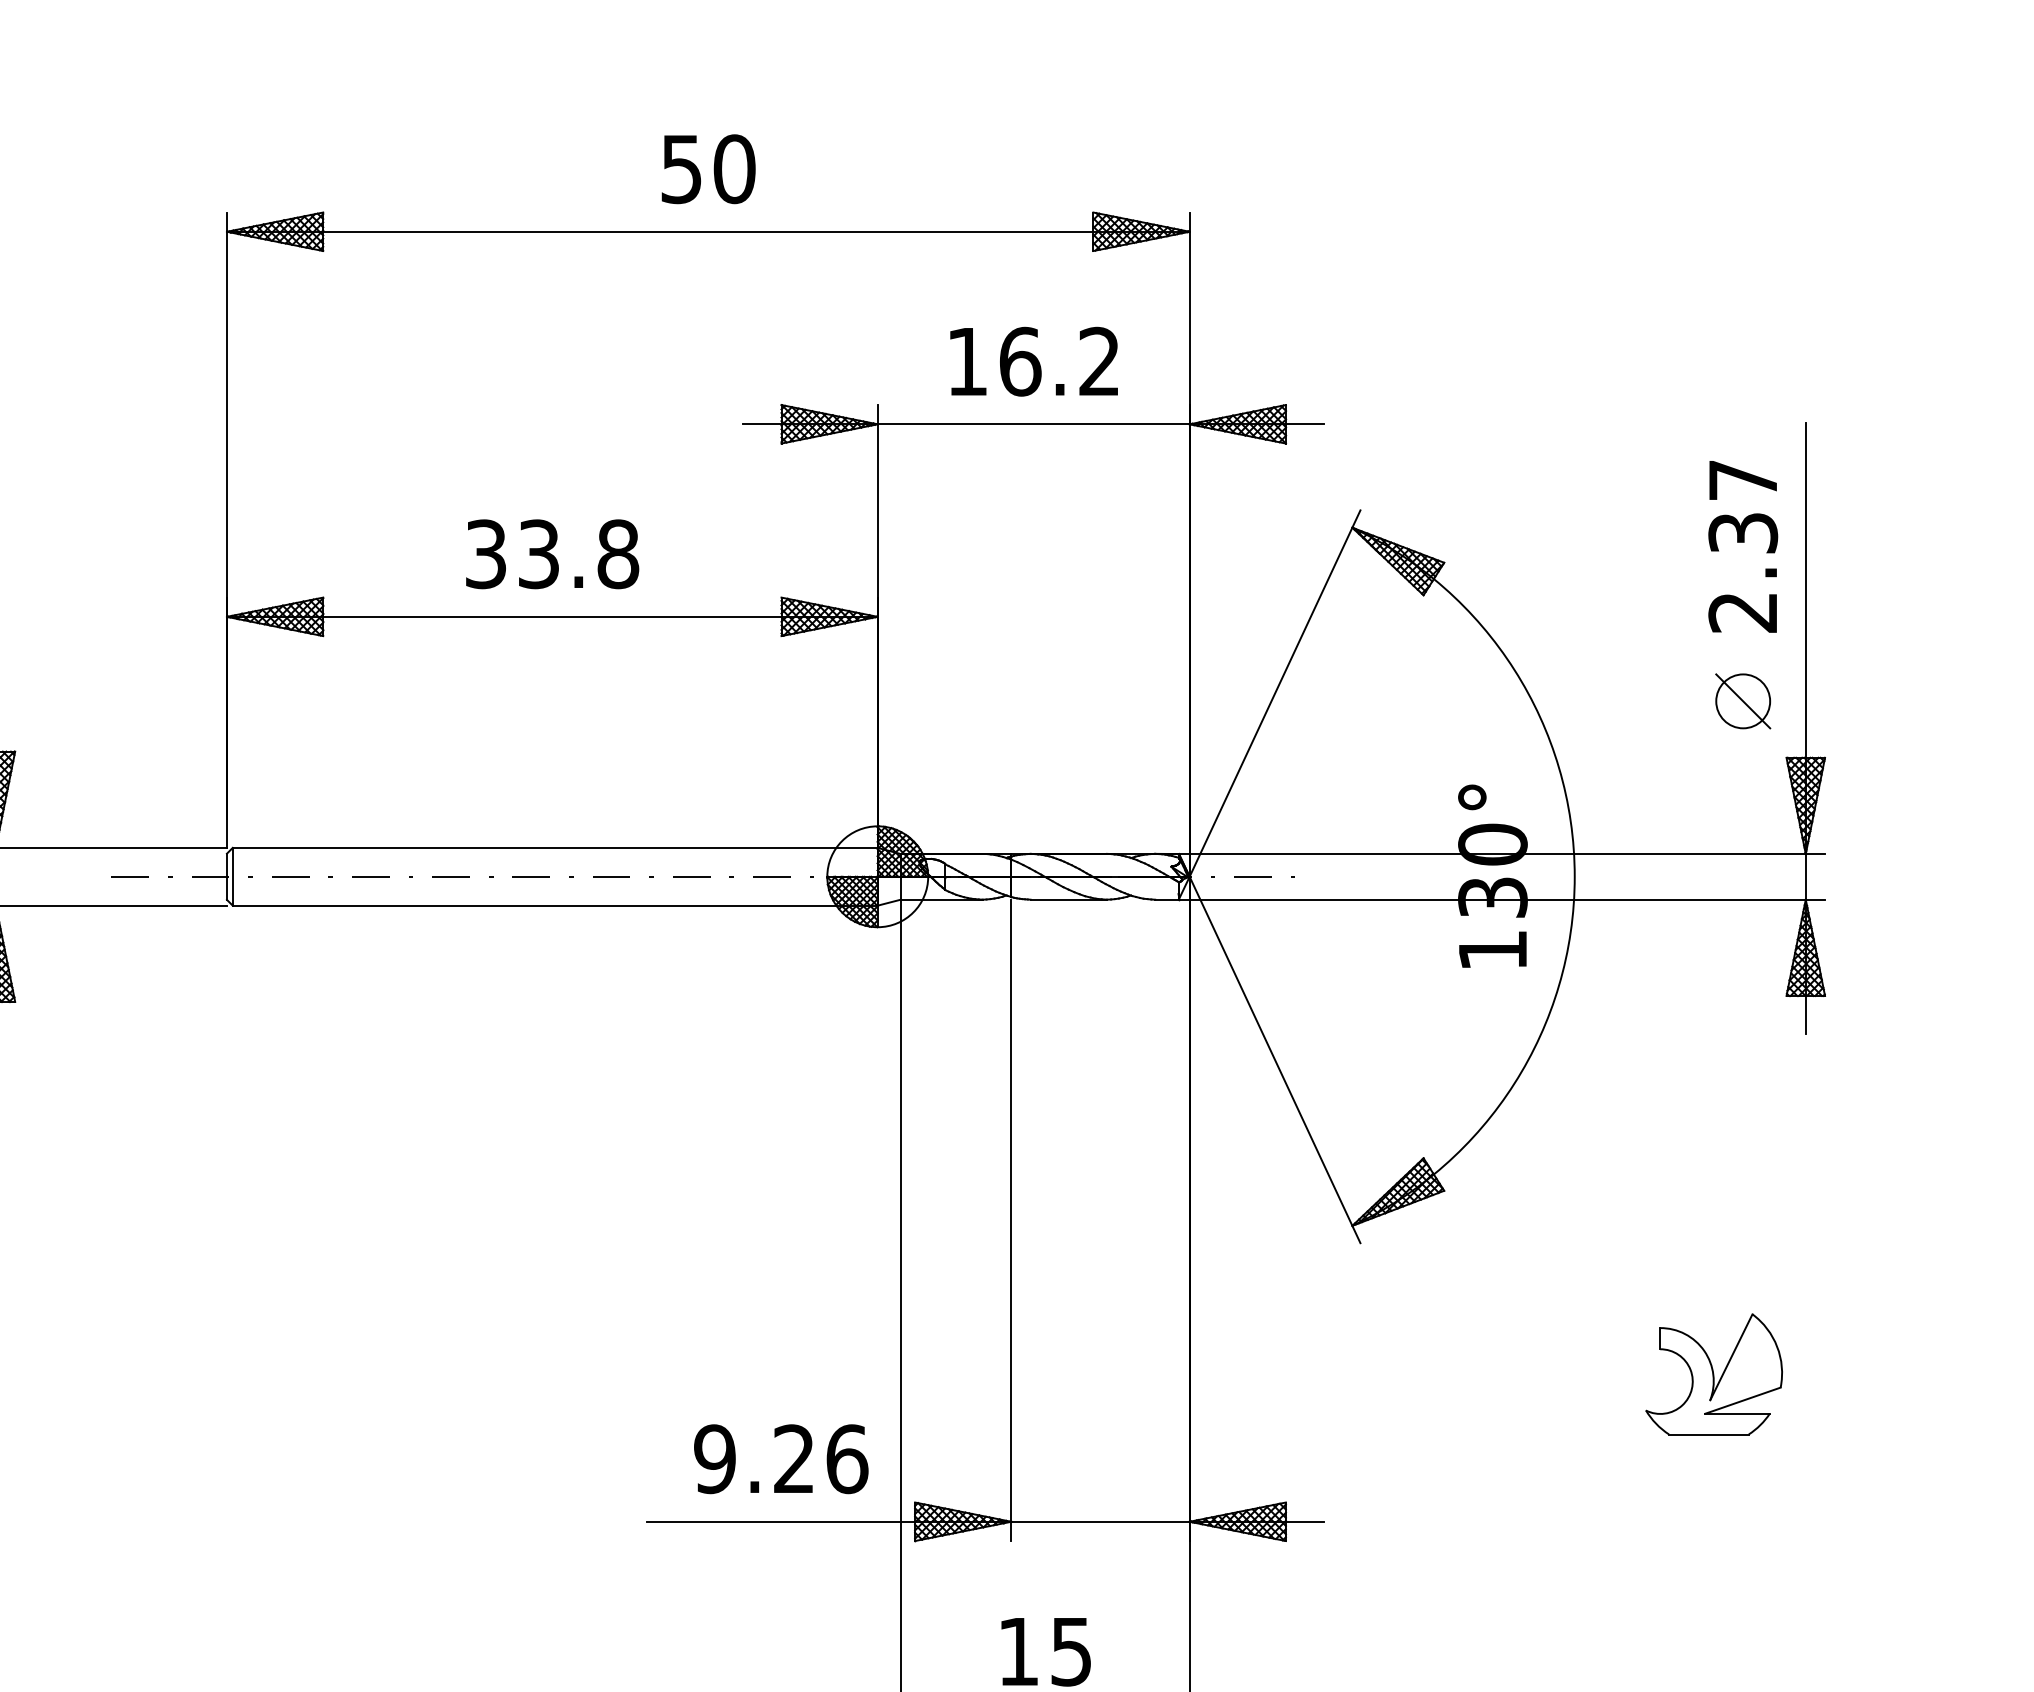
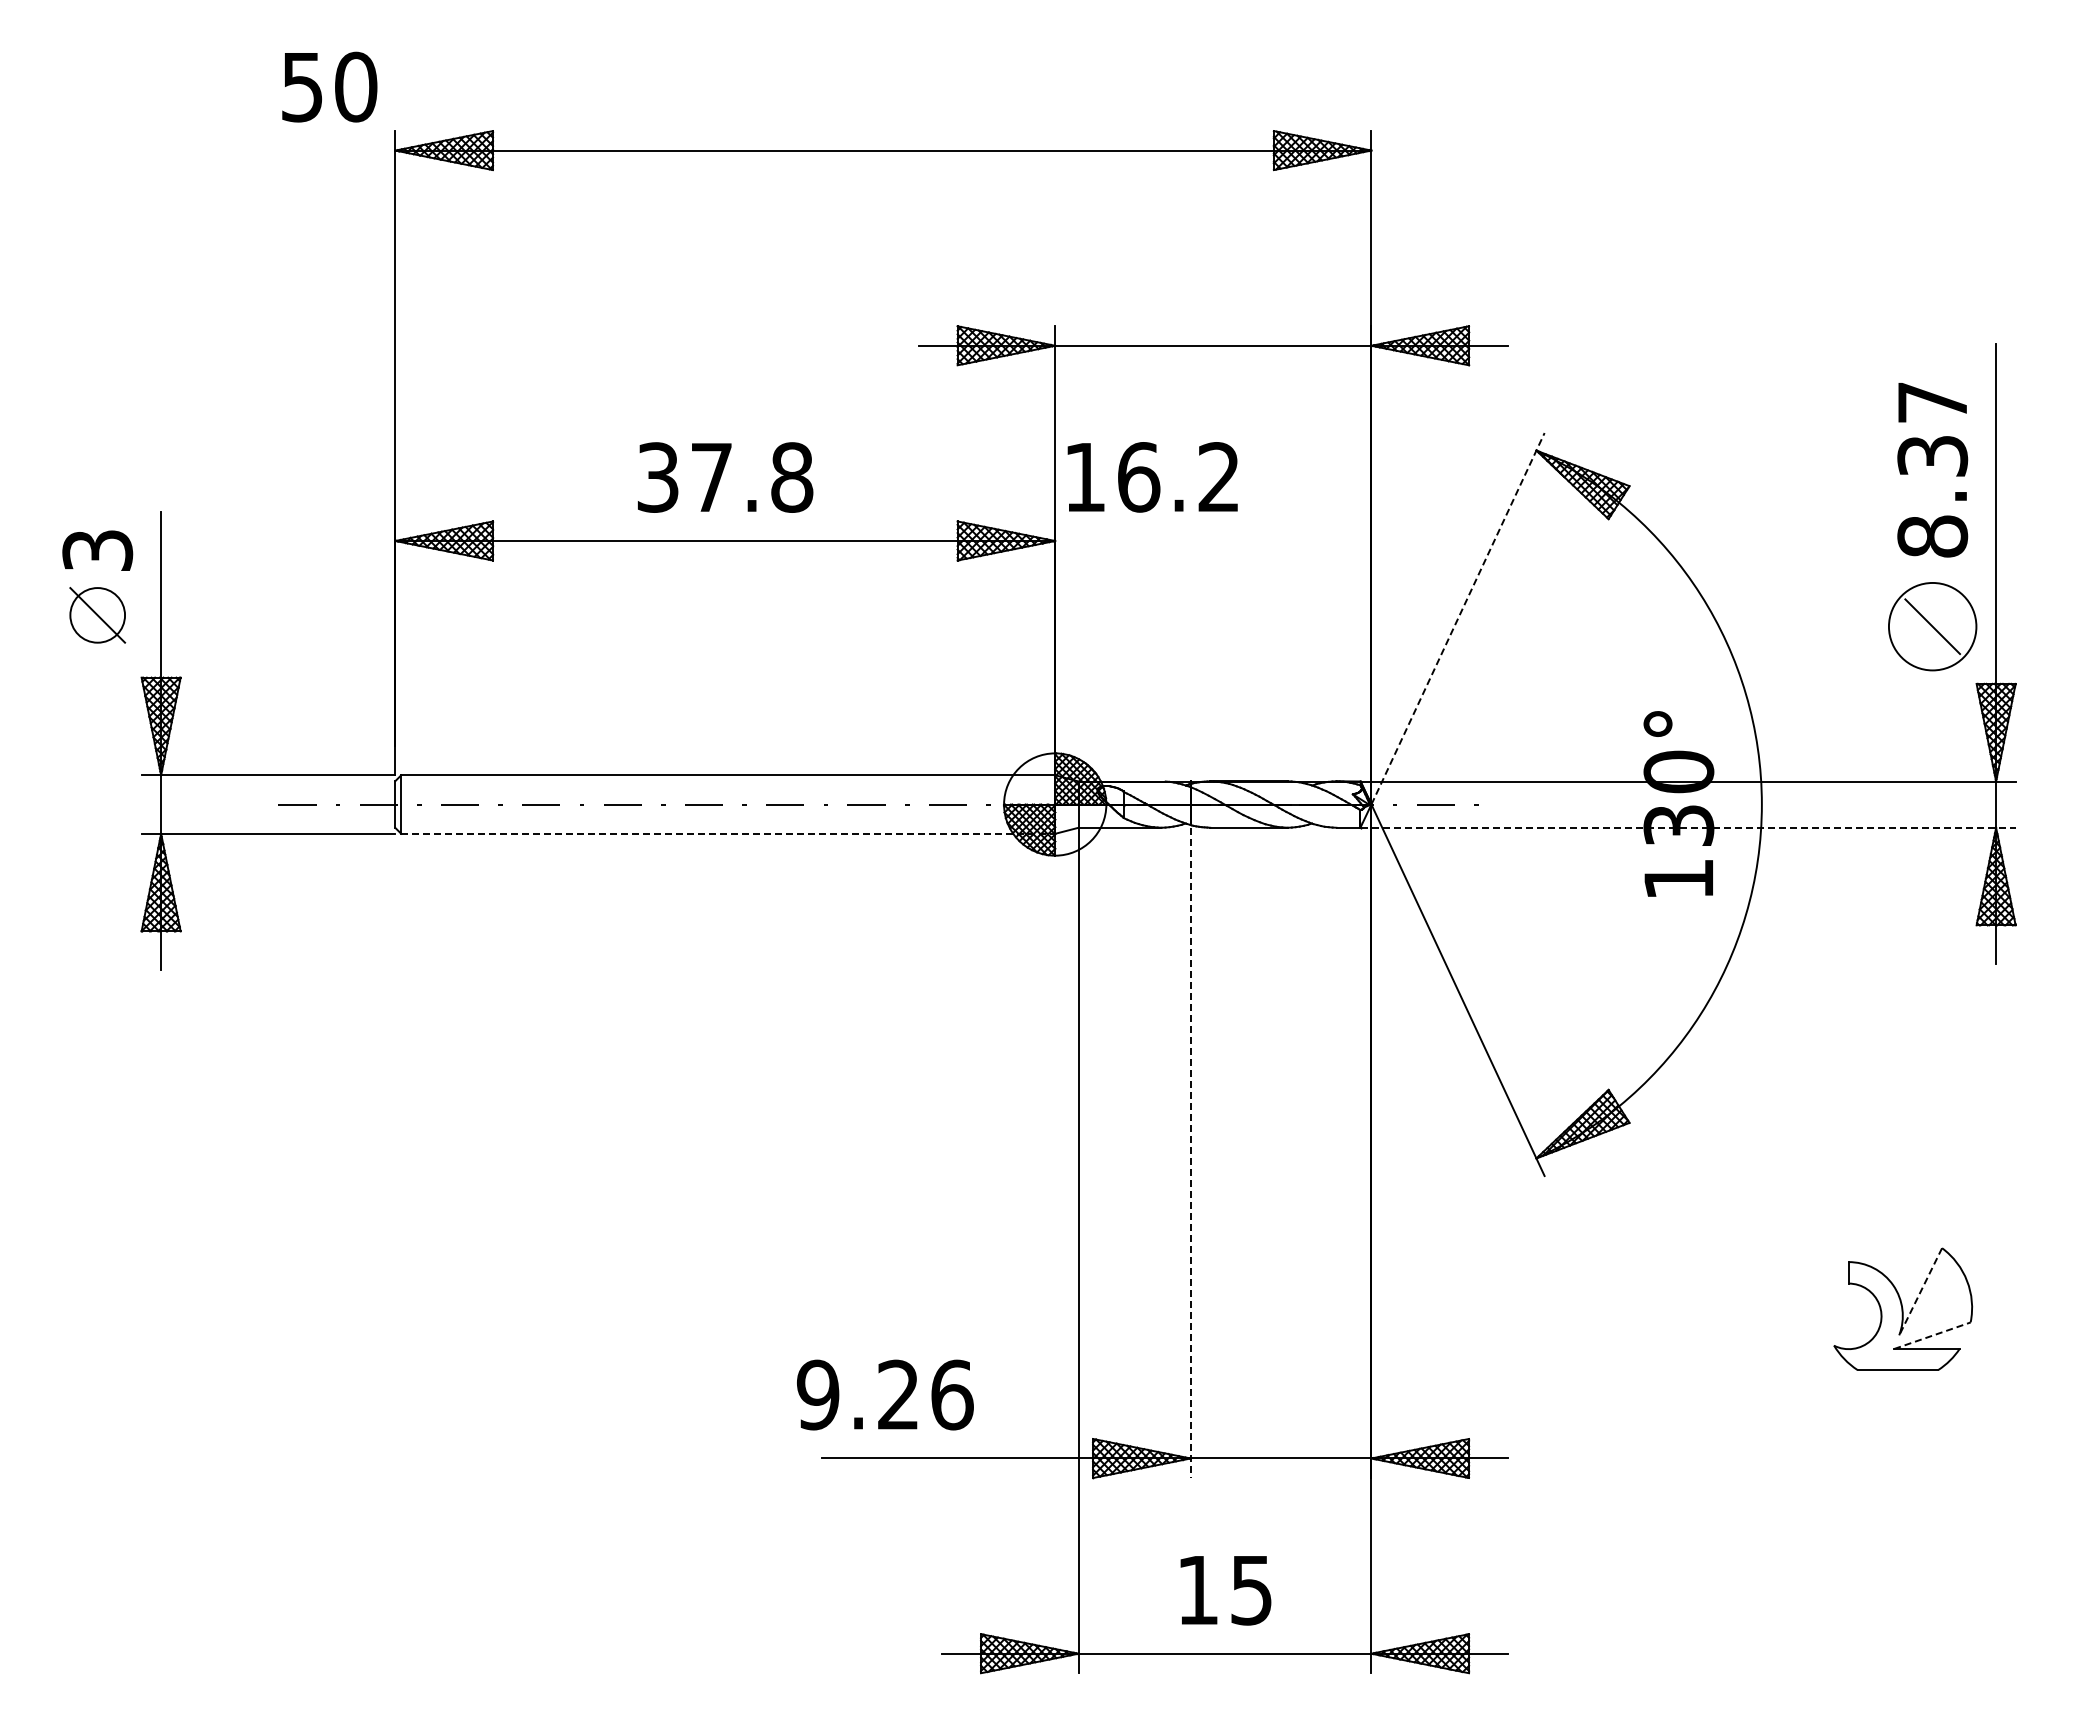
text: (708, 168) -> (329, 86), moved
text: (1033, 361) -> (1152, 477), moved
text: (538, 554) -> (711, 477), 33.8 -> 37.8
text: (1743, 612) -> (1932, 536), 2.37 -> 8.37
line: (1275, 693) -> (1458, 618), solid -> dashed
circle: (1743, 701) -> (1932, 626), size x1.6
line: (1502, 899) -> (1688, 827), solid -> dashed
line: (555, 905) -> (728, 833), solid -> dashed
line: (1011, 1220) -> (1190, 1153), solid -> dashed
line: (1731, 1358) -> (1920, 1292), solid -> dashed
line: (1743, 1400) -> (1932, 1335), solid -> dashed
text: (781, 1458) -> (885, 1394), moved

